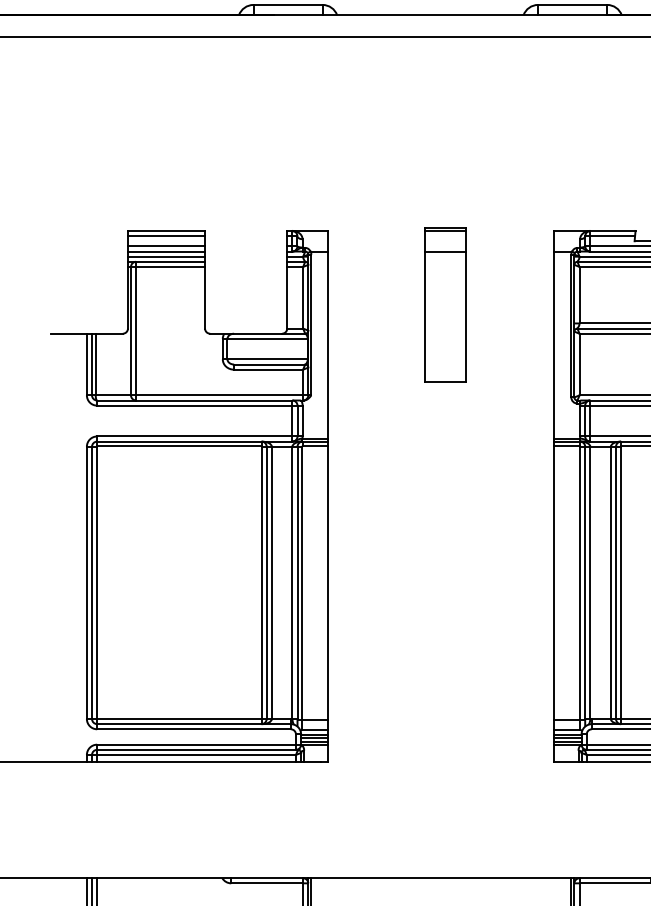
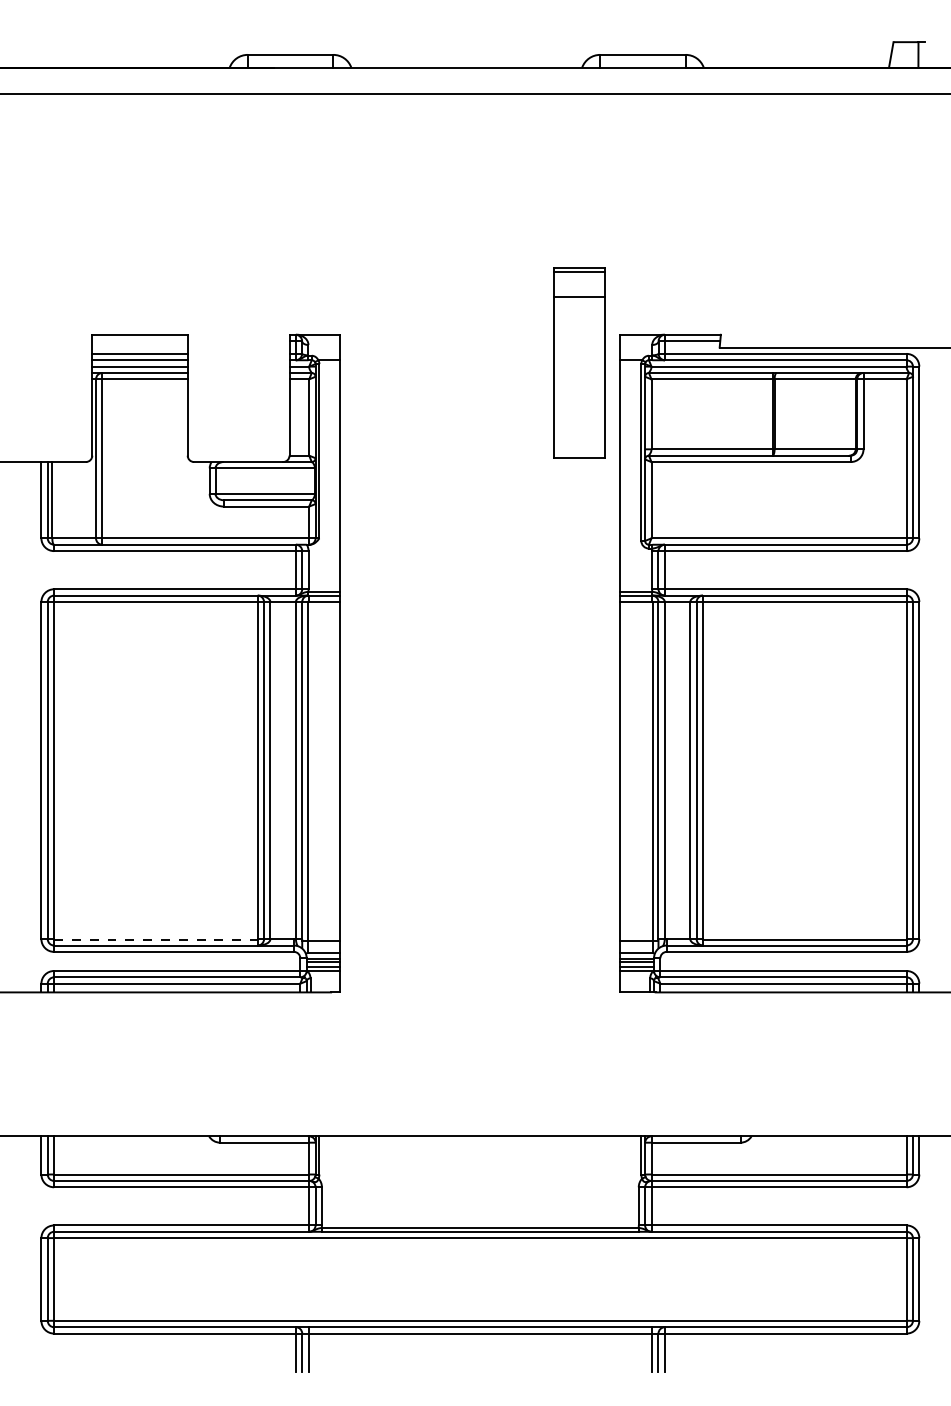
line: (166, 236) -> (139, 341), removed
part: (445, 304) -> (579, 362), moved
line: (179, 719) -> (155, 939), solid -> dashed

